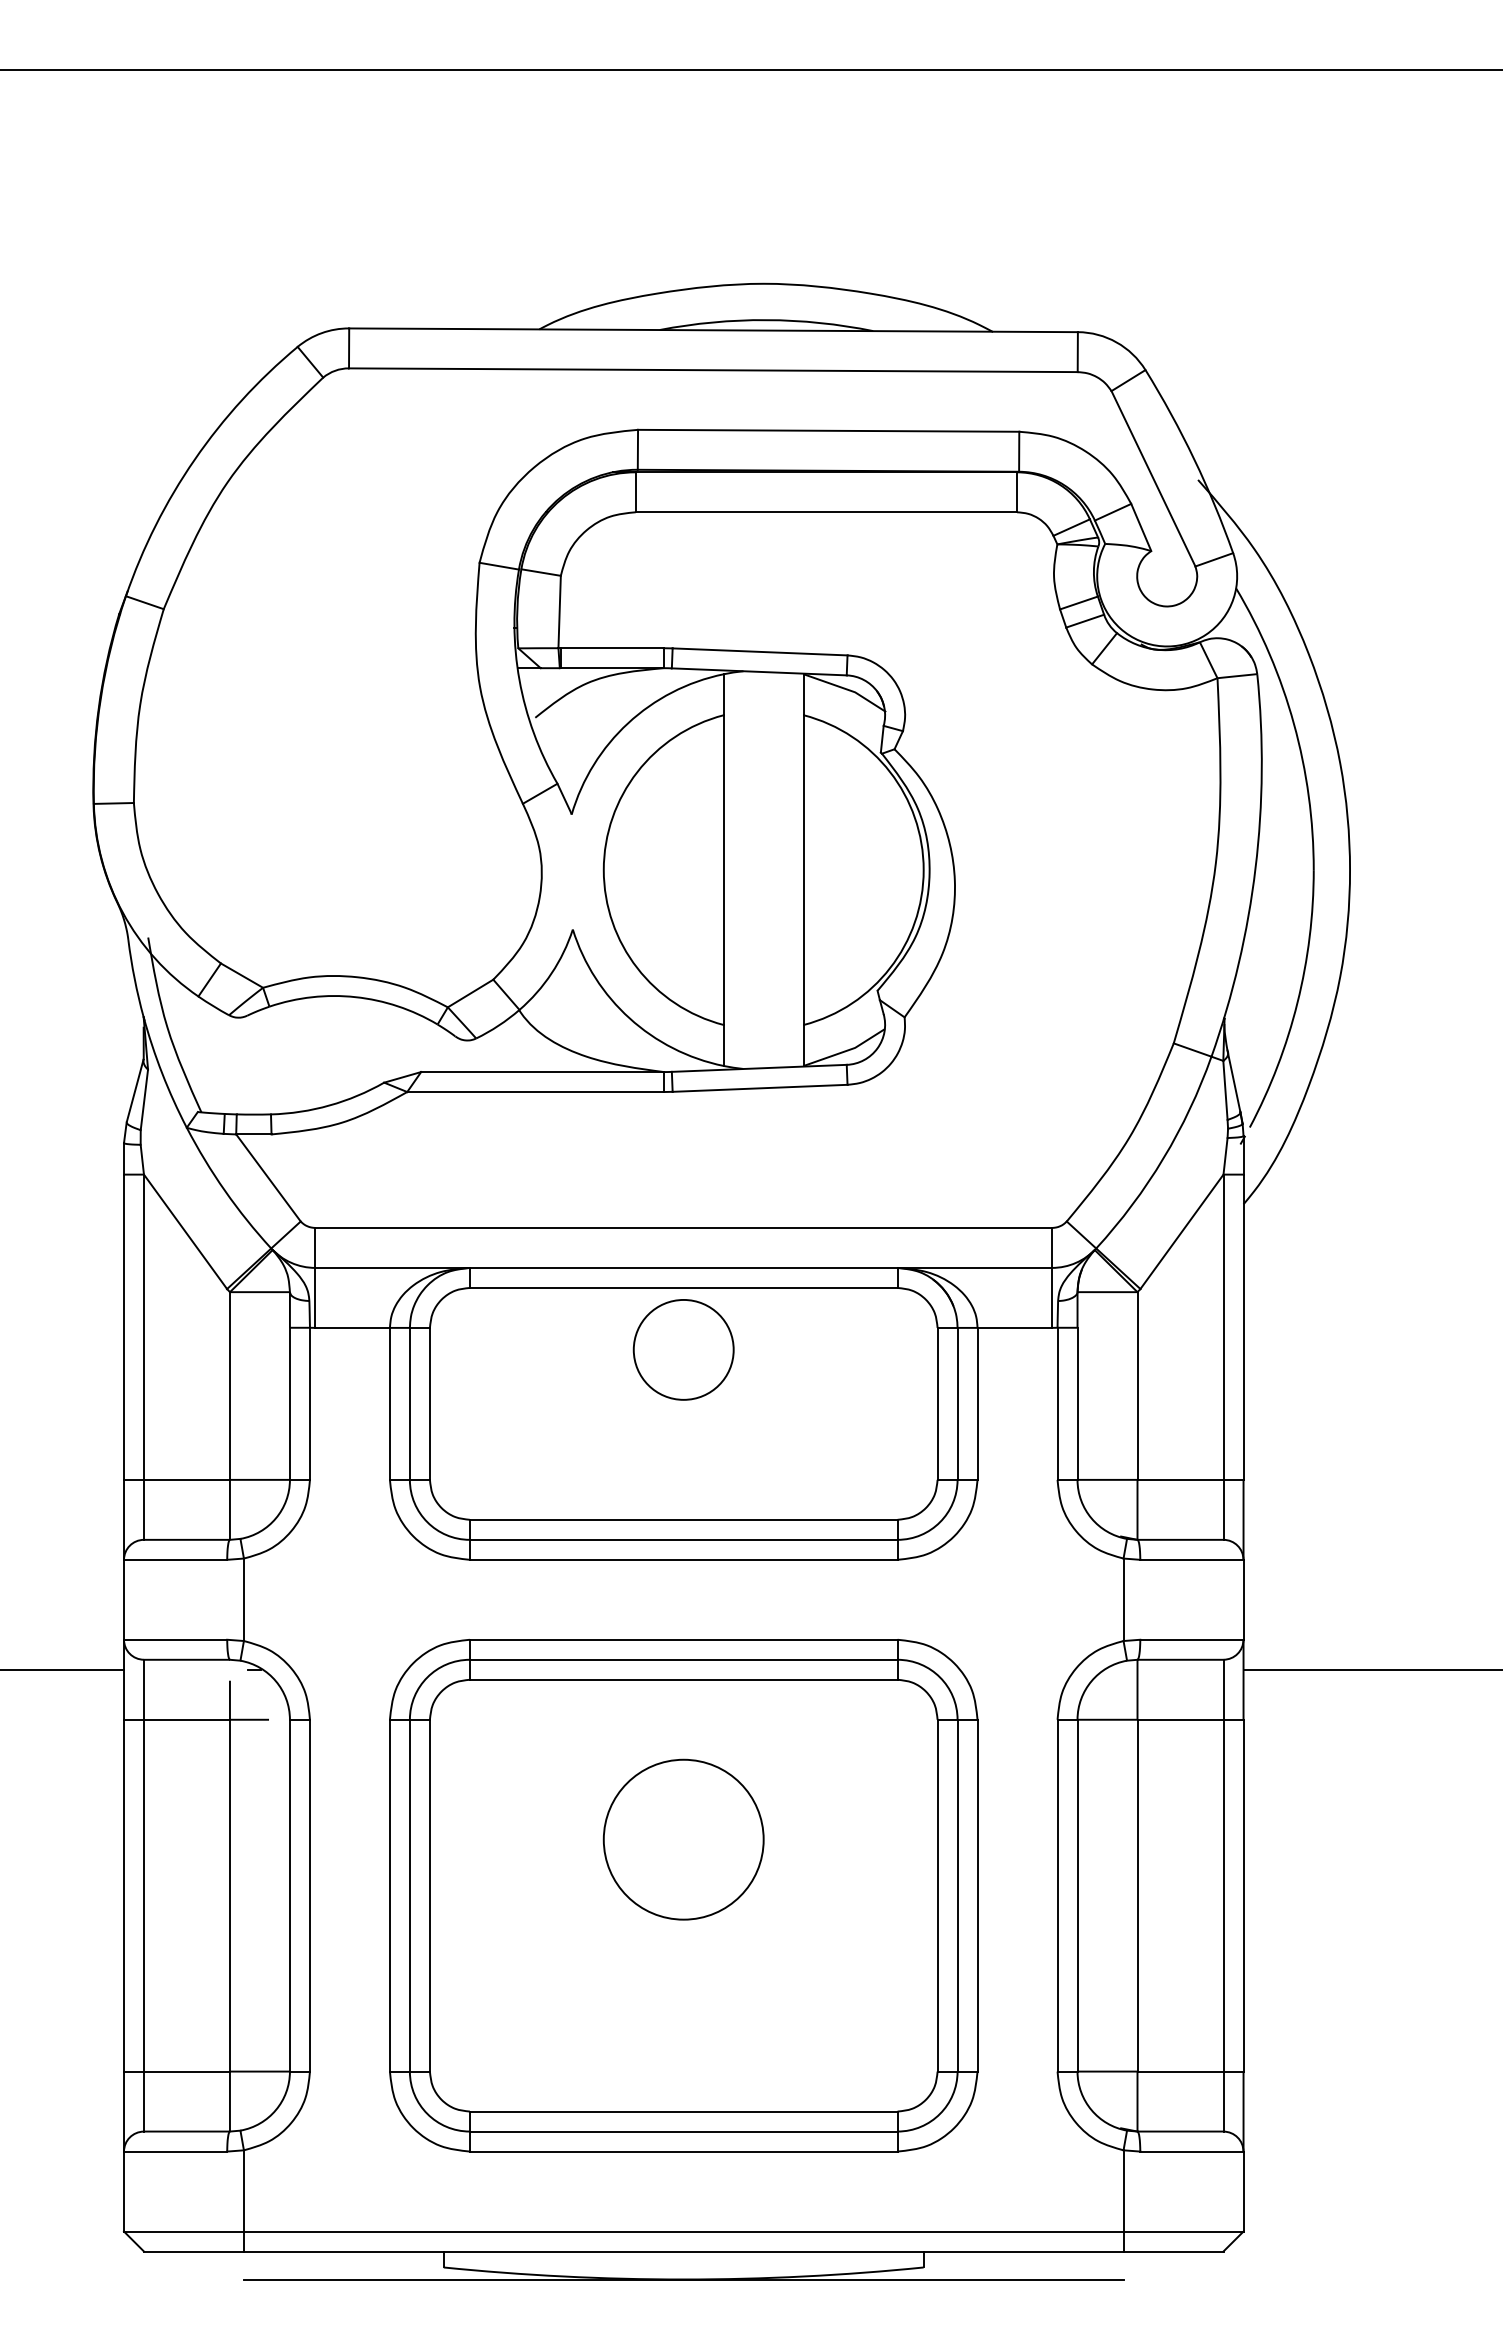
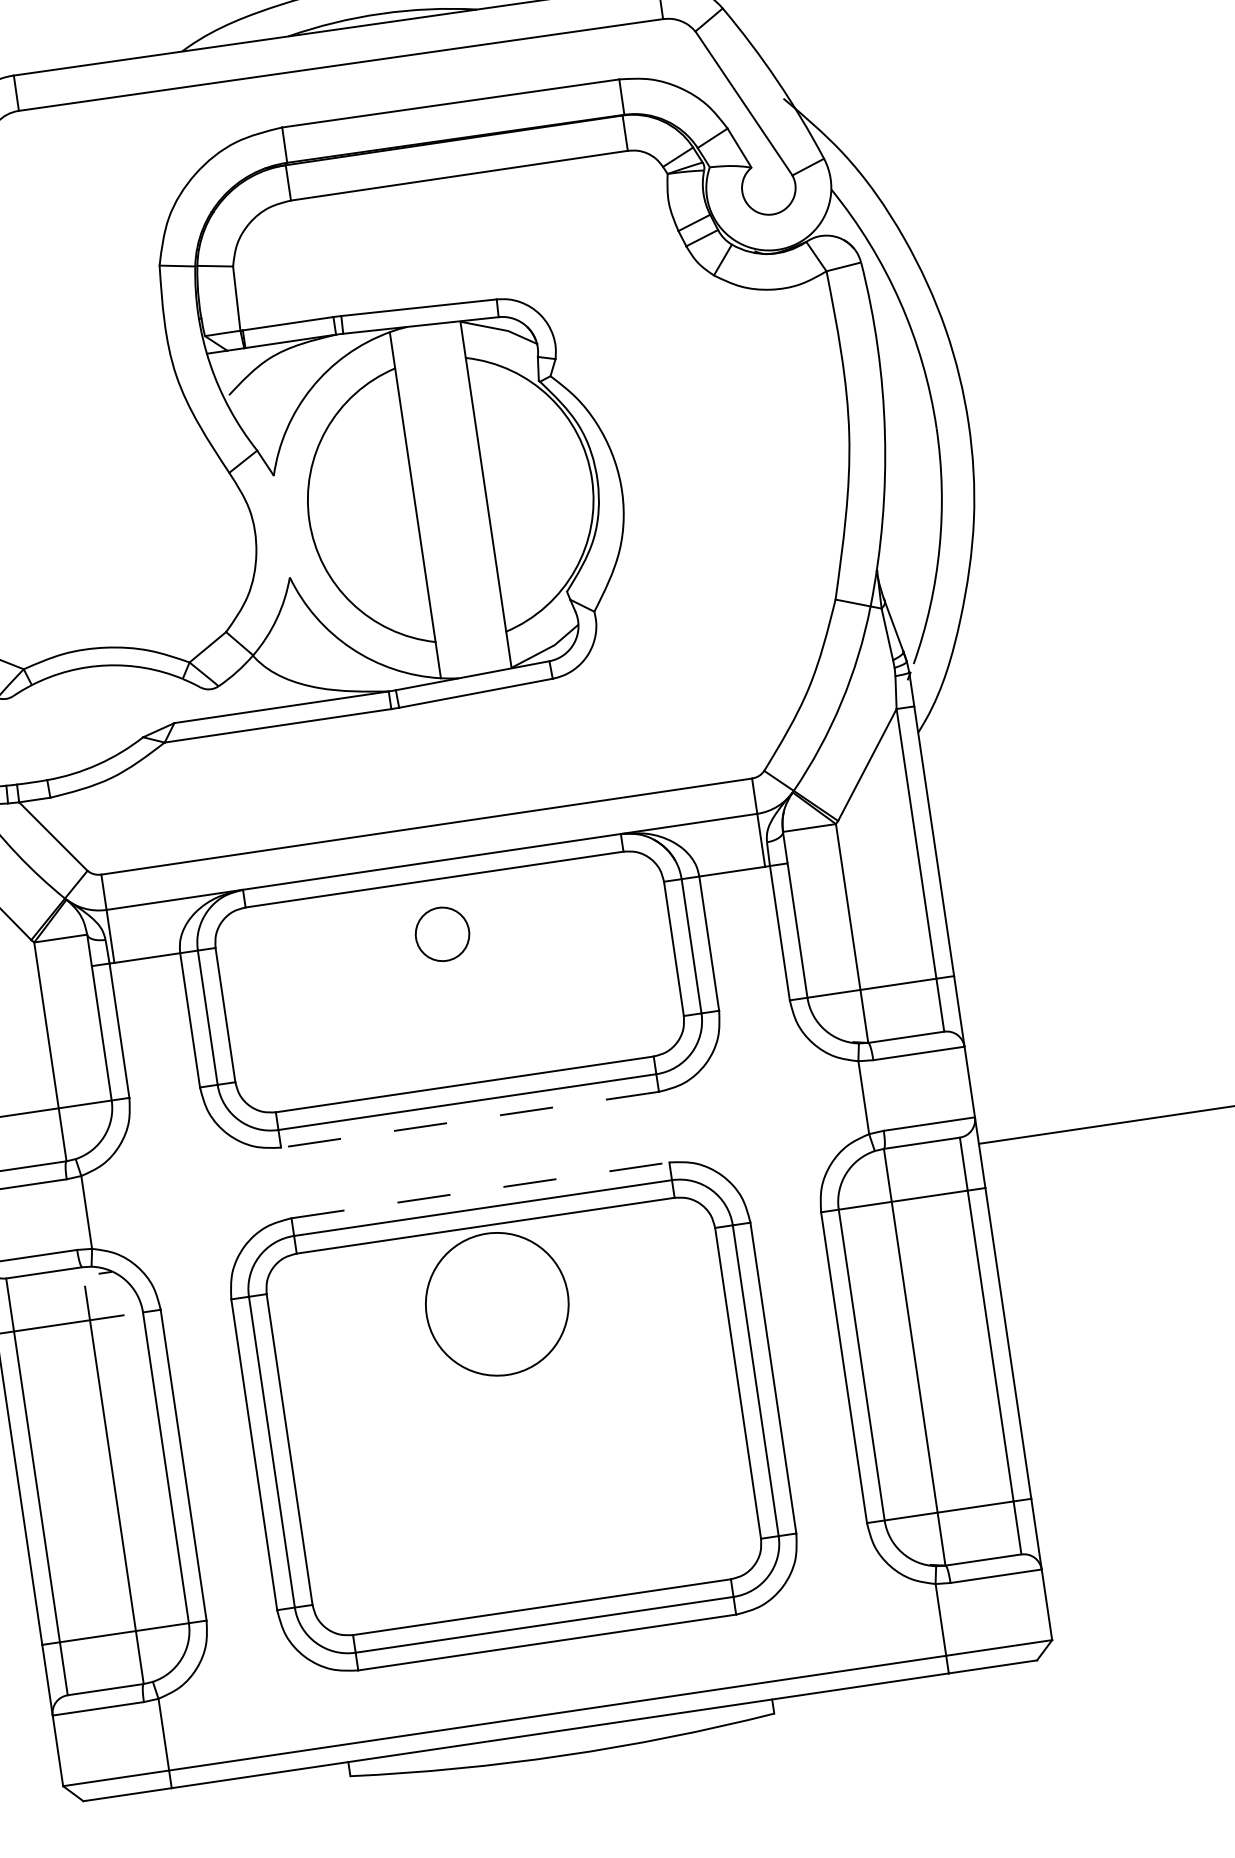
circle: (683, 1349) -> (442, 933), size x0.6
line: (683, 1559) -> (469, 1119), solid -> dashed
line: (683, 1639) -> (480, 1190), solid -> dashed
circle: (683, 1839) -> (497, 1304), moved
line: (683, 2279) -> (563, 1755), removed

